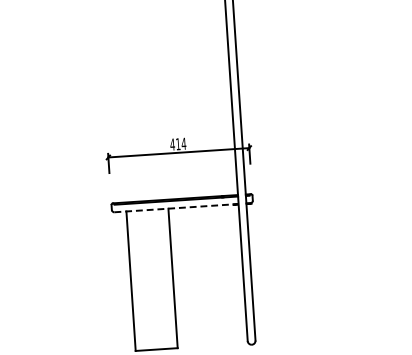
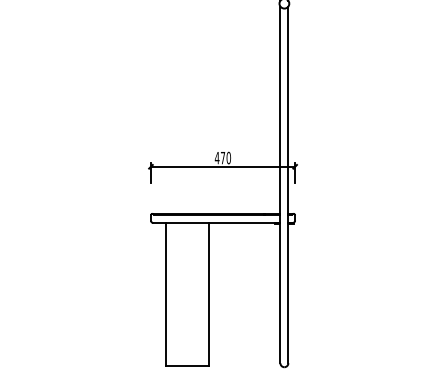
text: (181, 143) -> (226, 157), 414 -> 470
line: (176, 208) -> (216, 223), dashed -> solid

